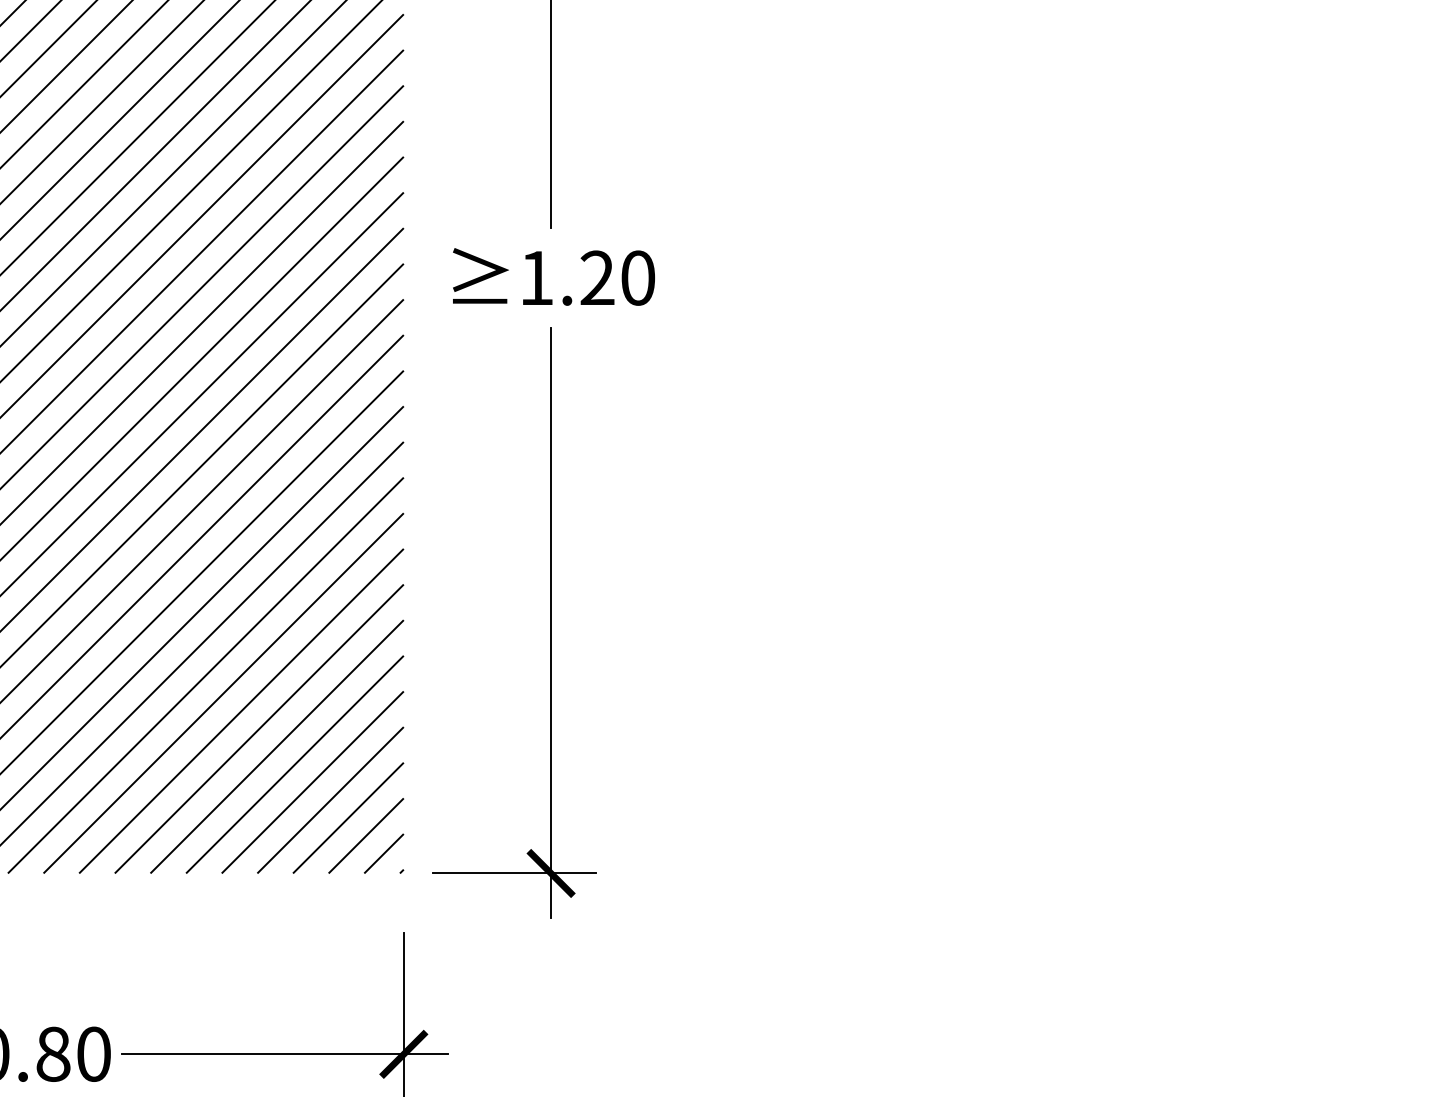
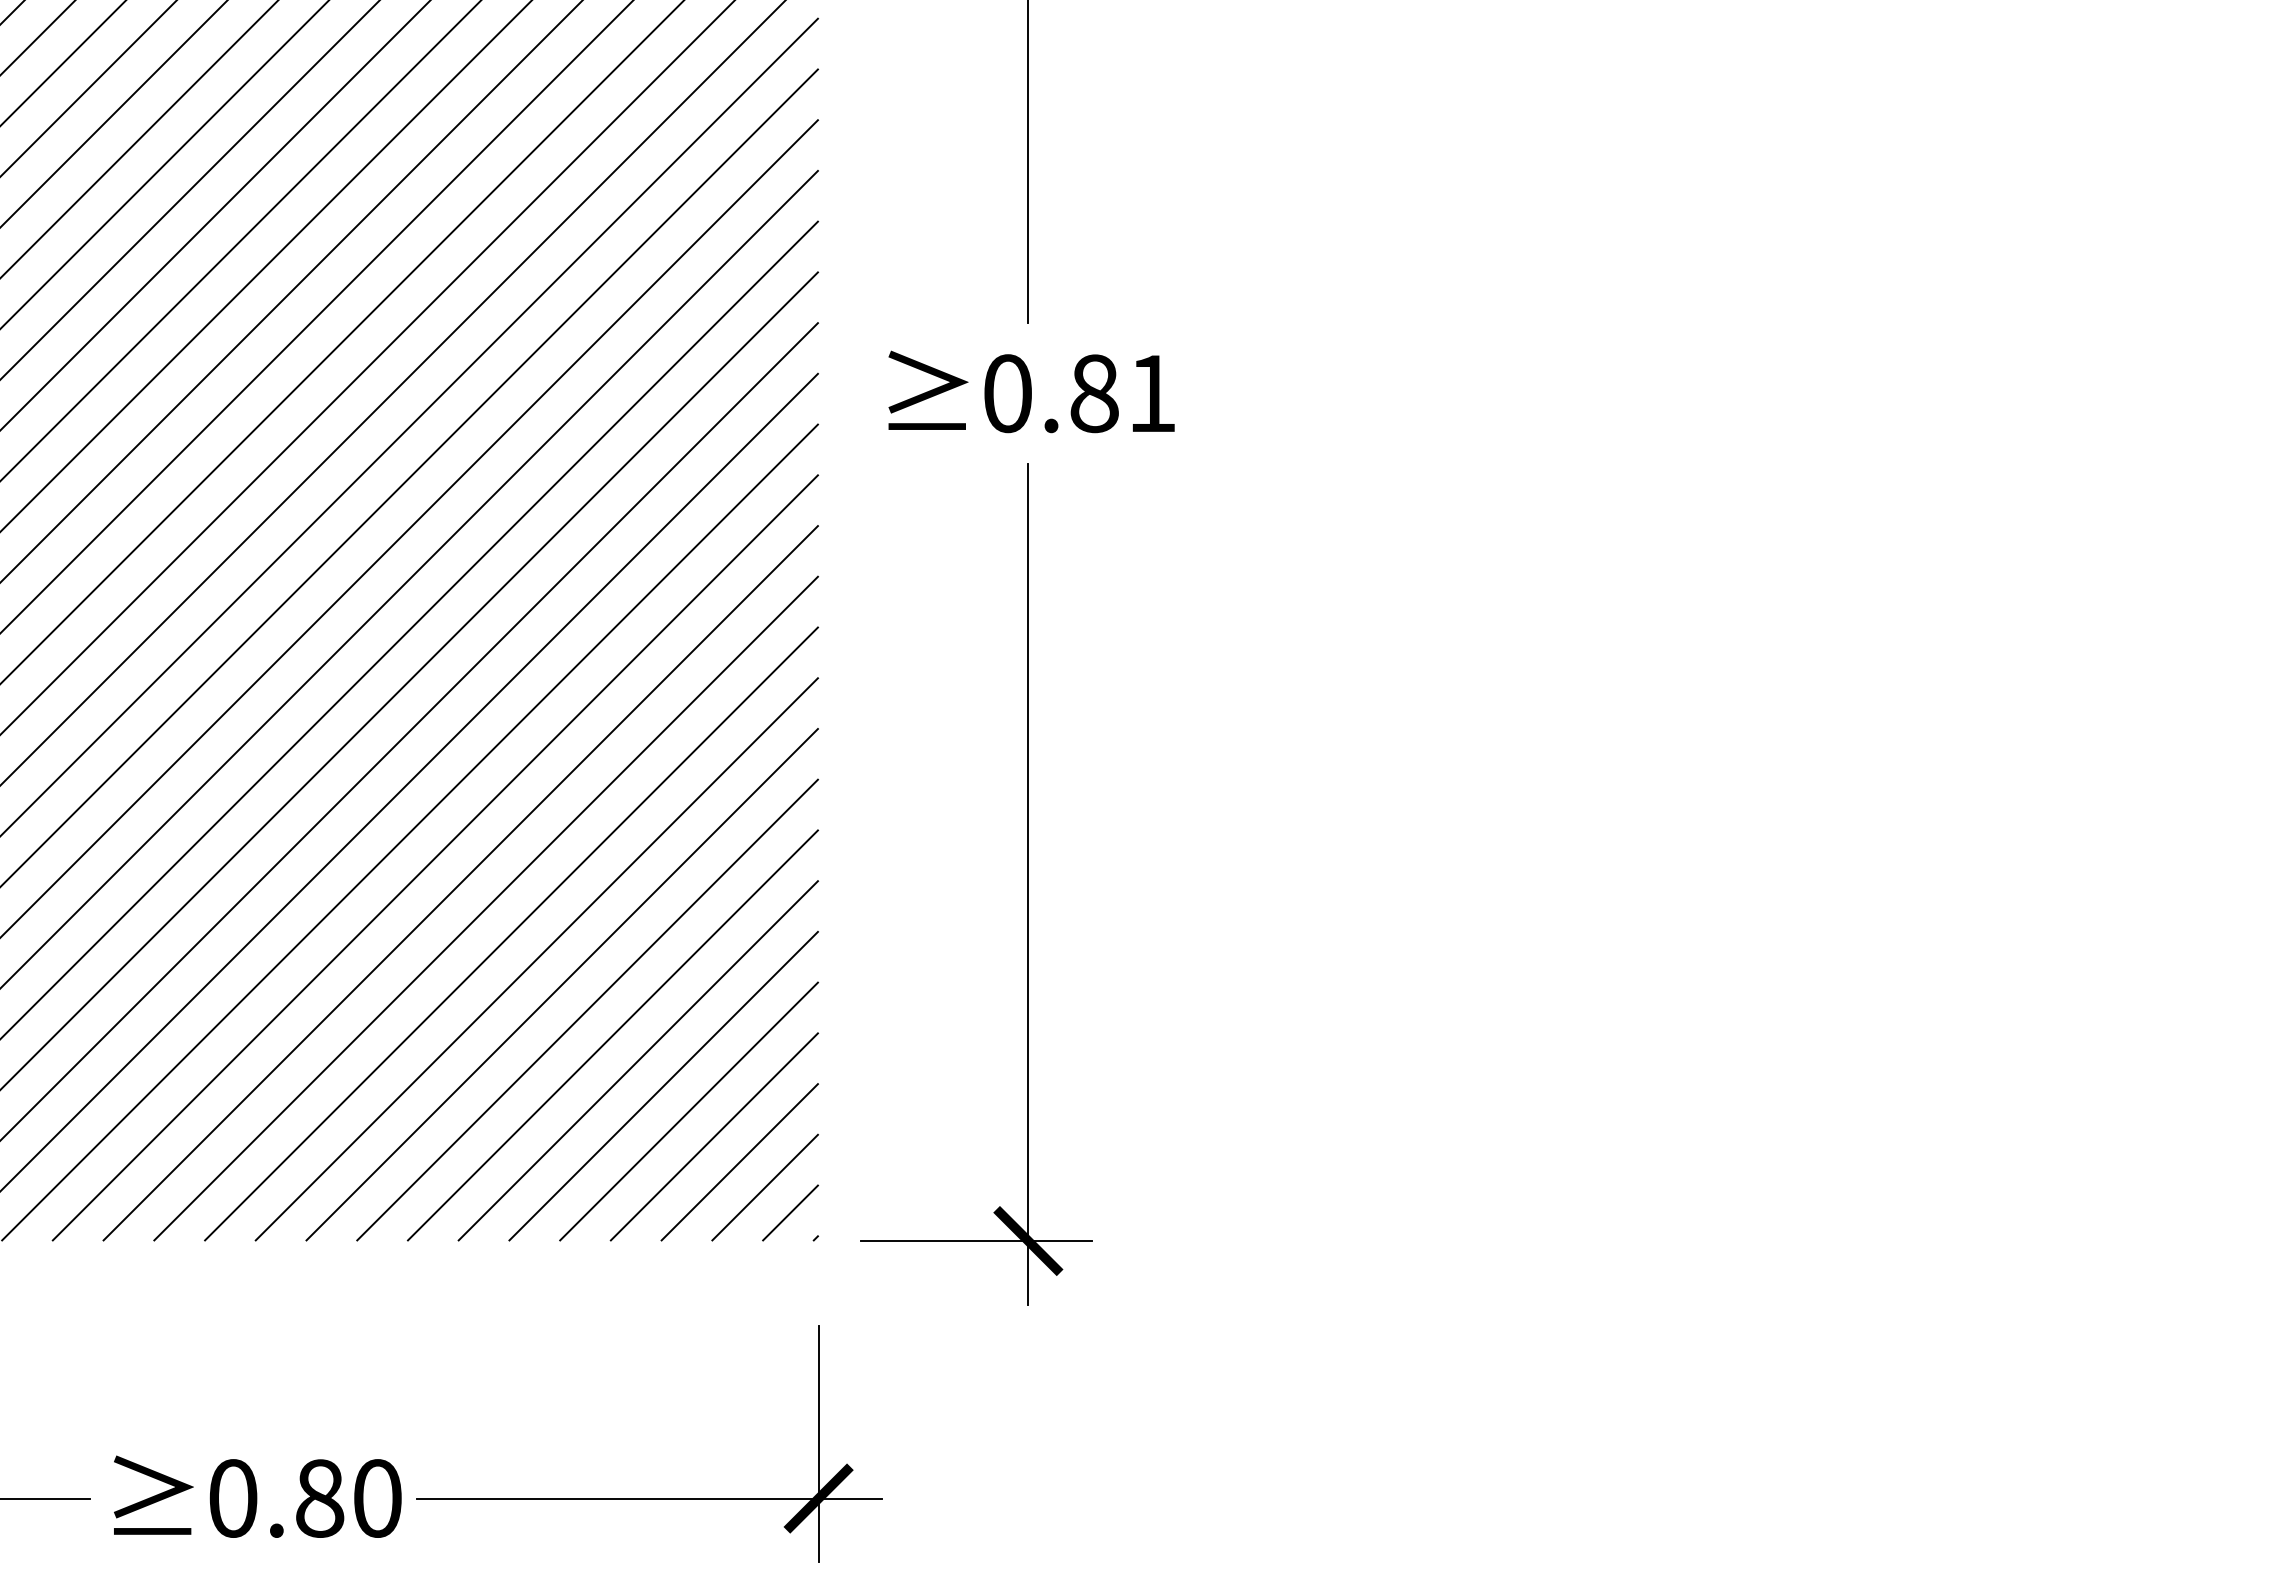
text: (587, 278) -> (1080, 393), 1.20 -> 0.81

